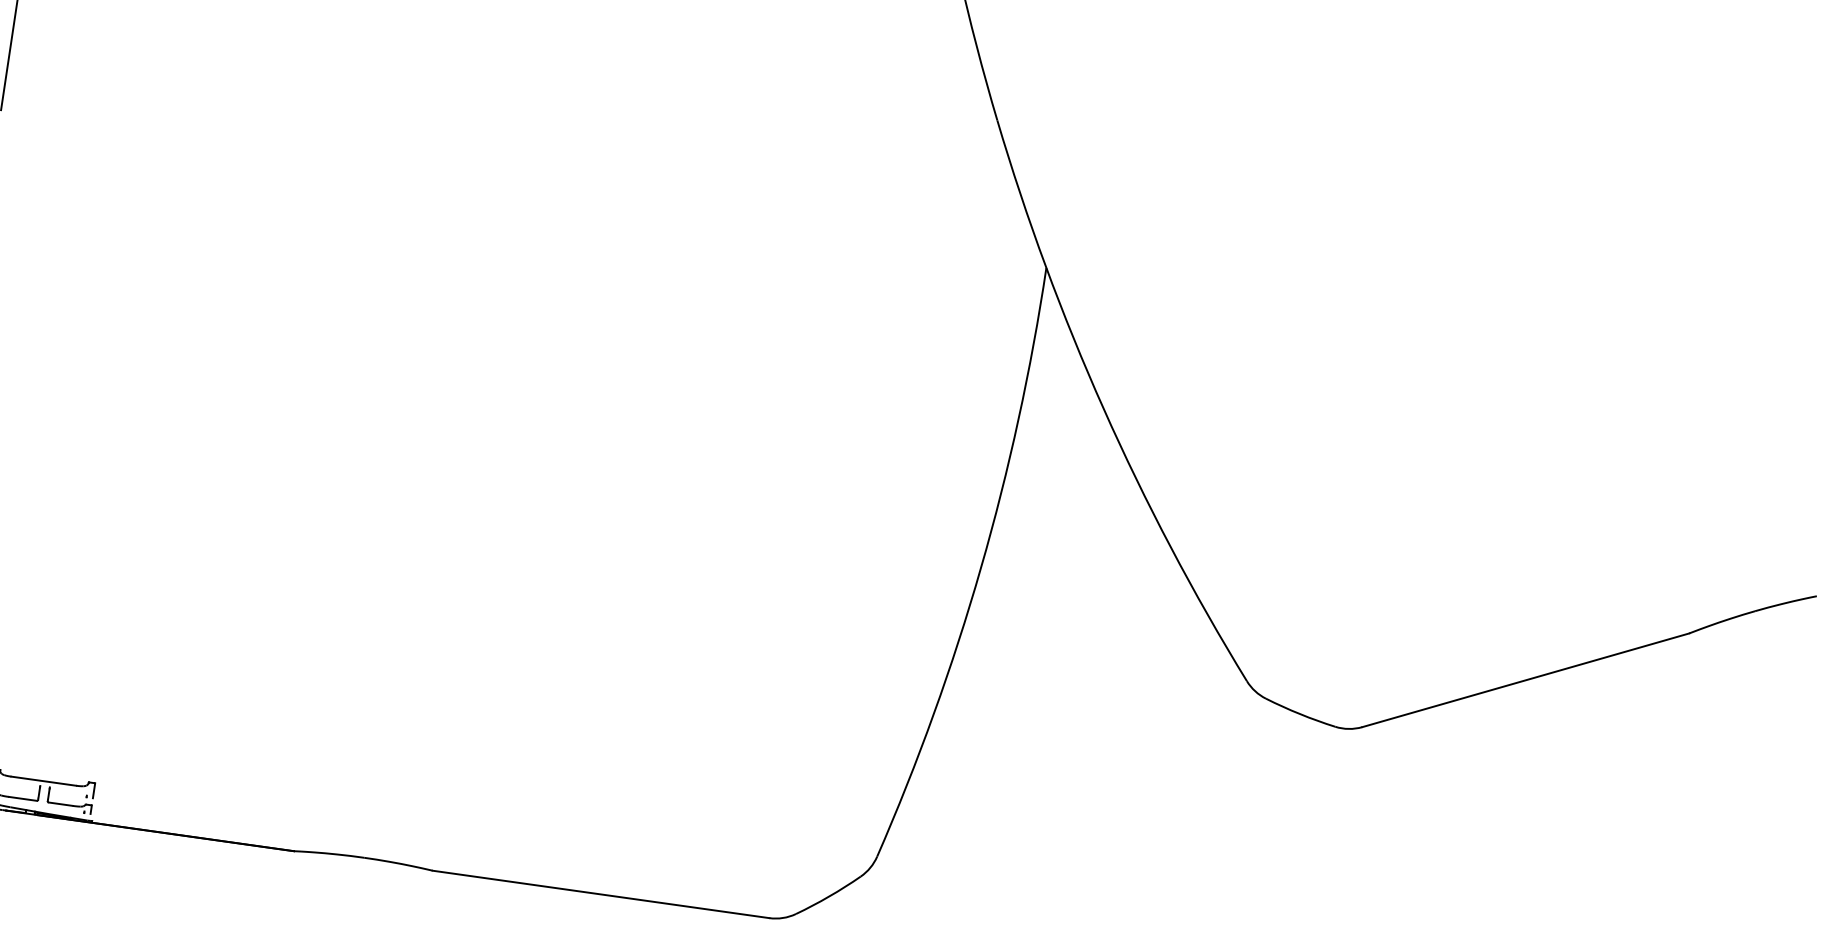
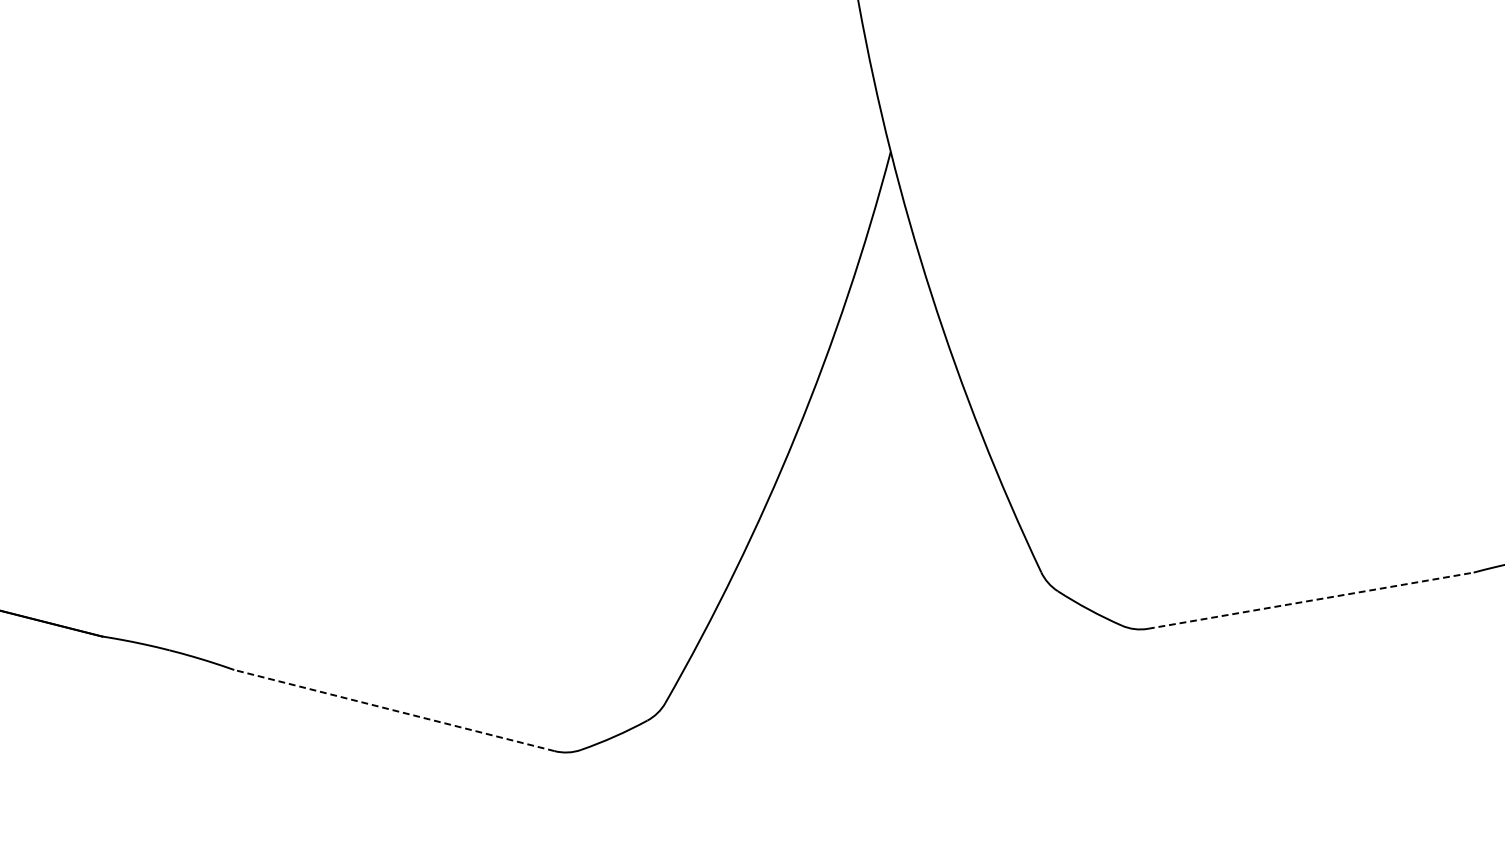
line: (1525, 680) -> (1310, 600), solid -> dashed
line: (601, 894) -> (394, 710), solid -> dashed

